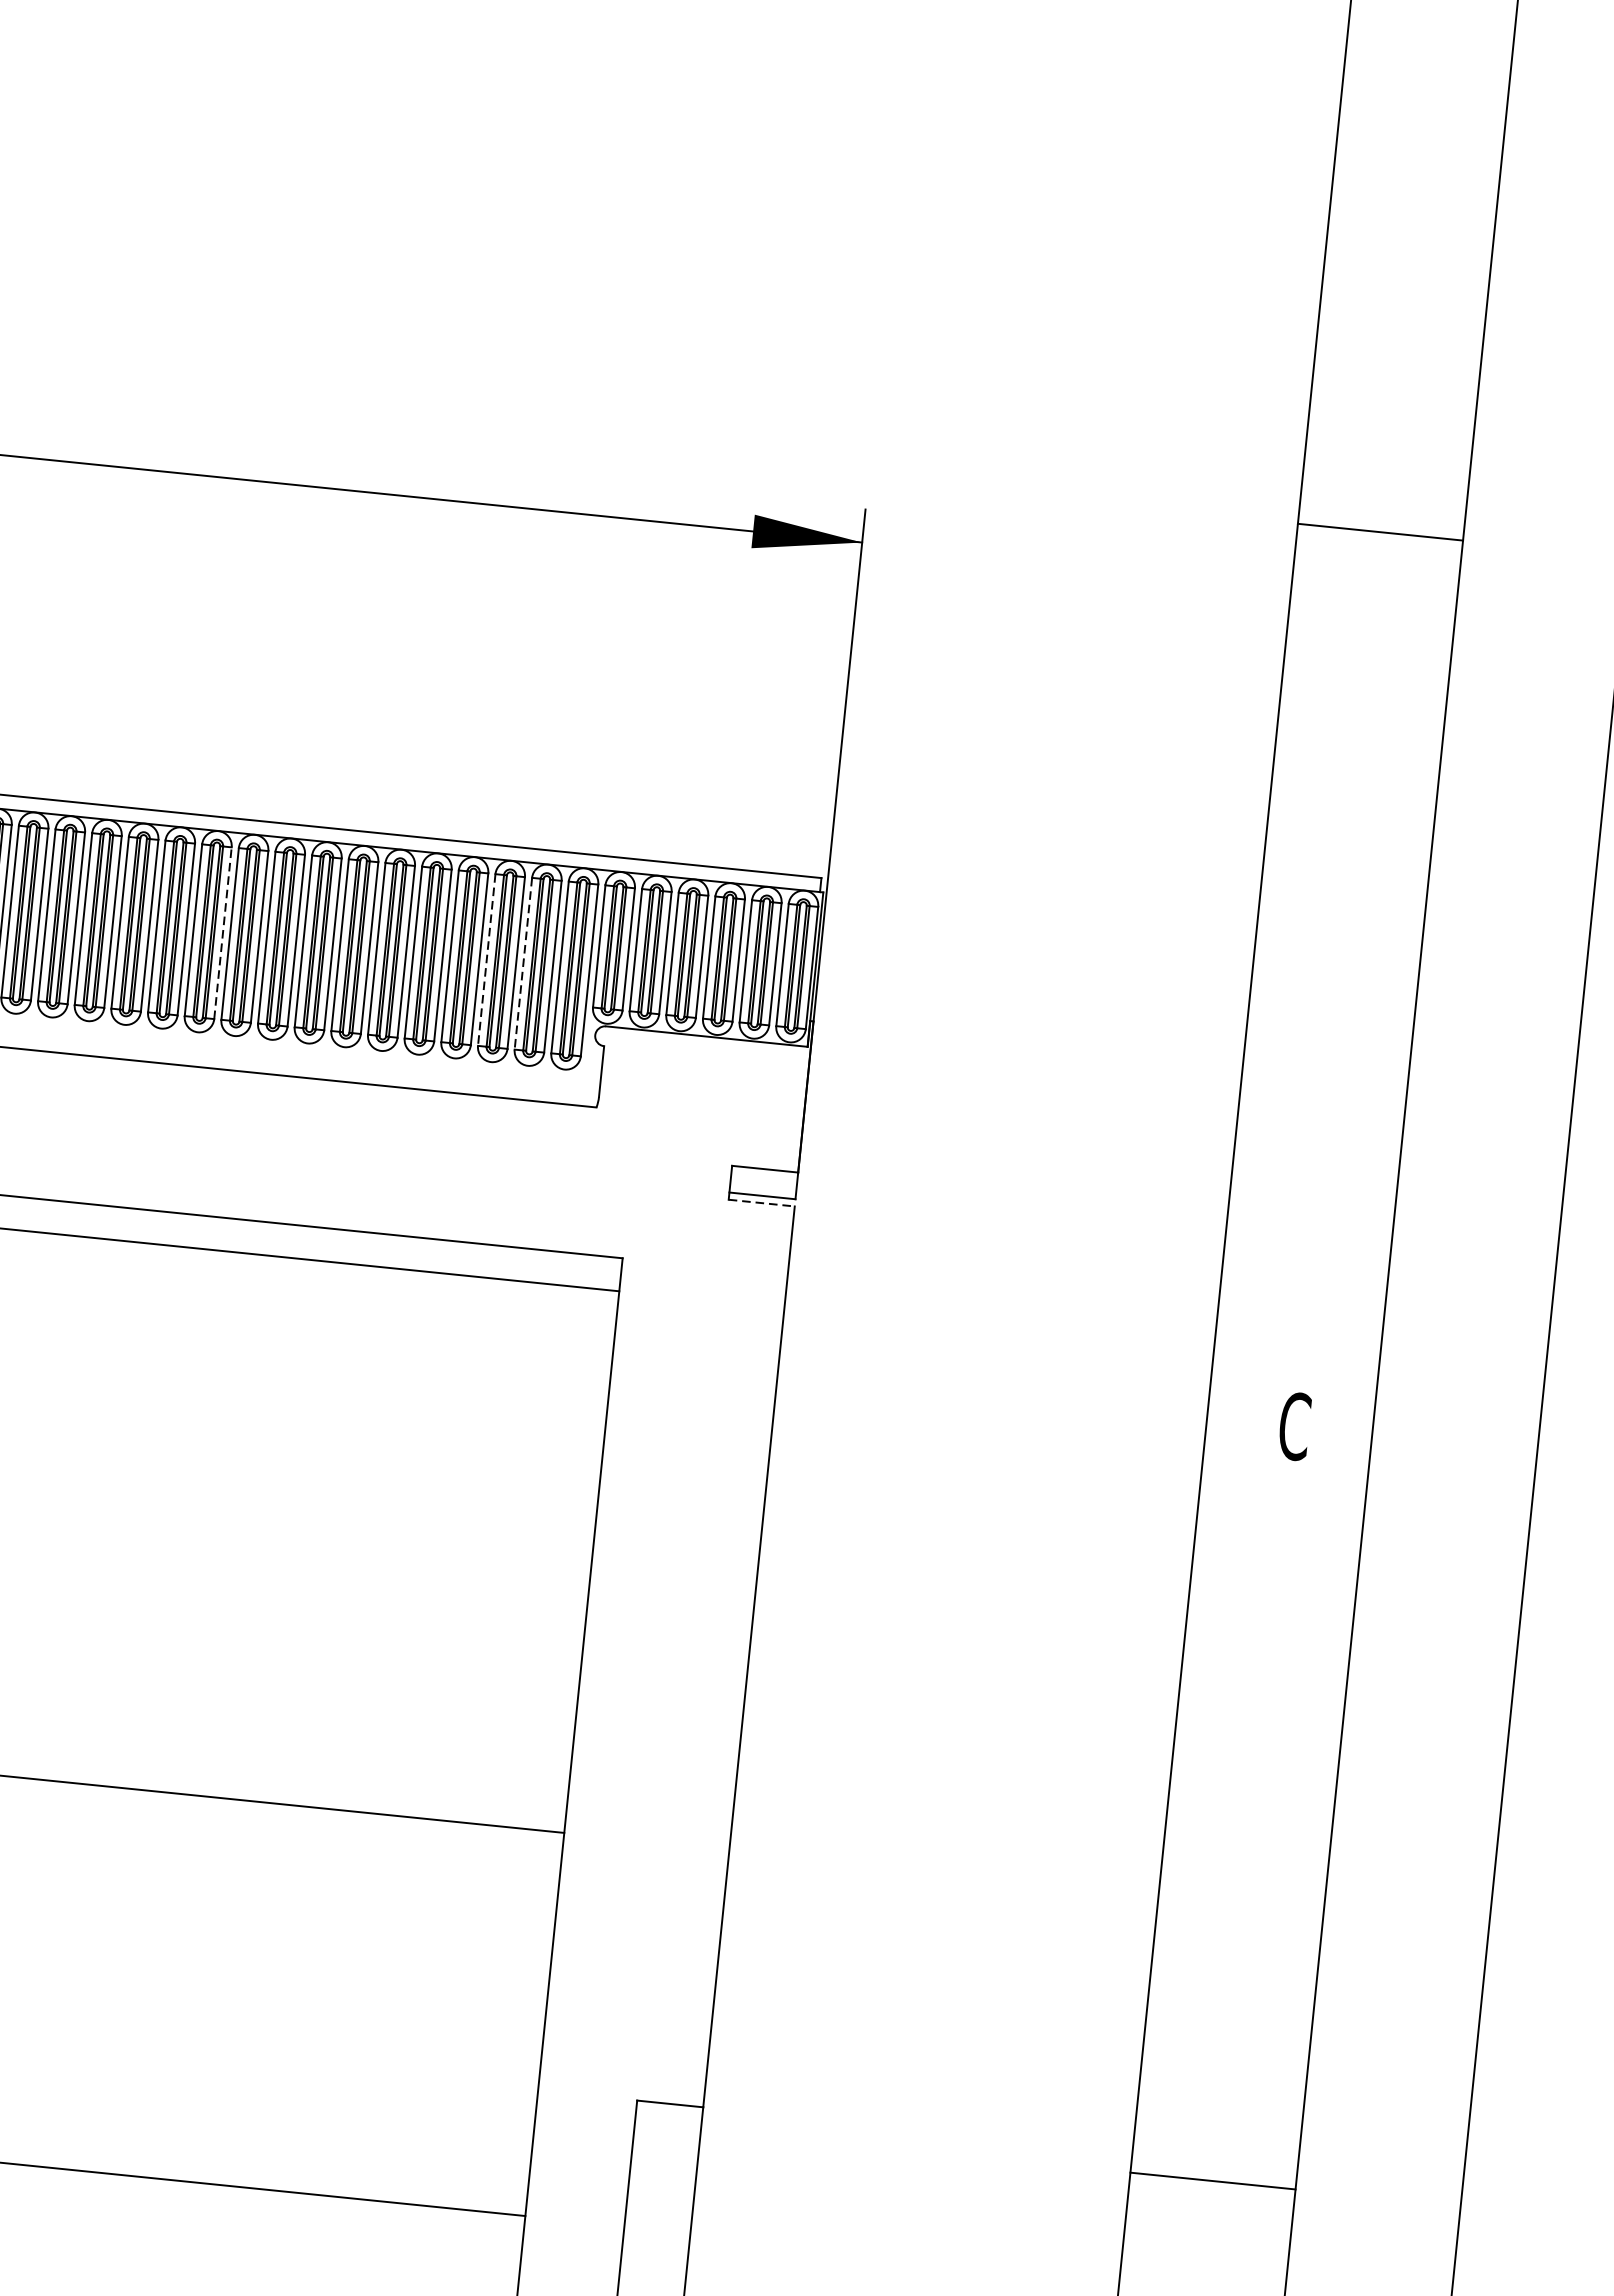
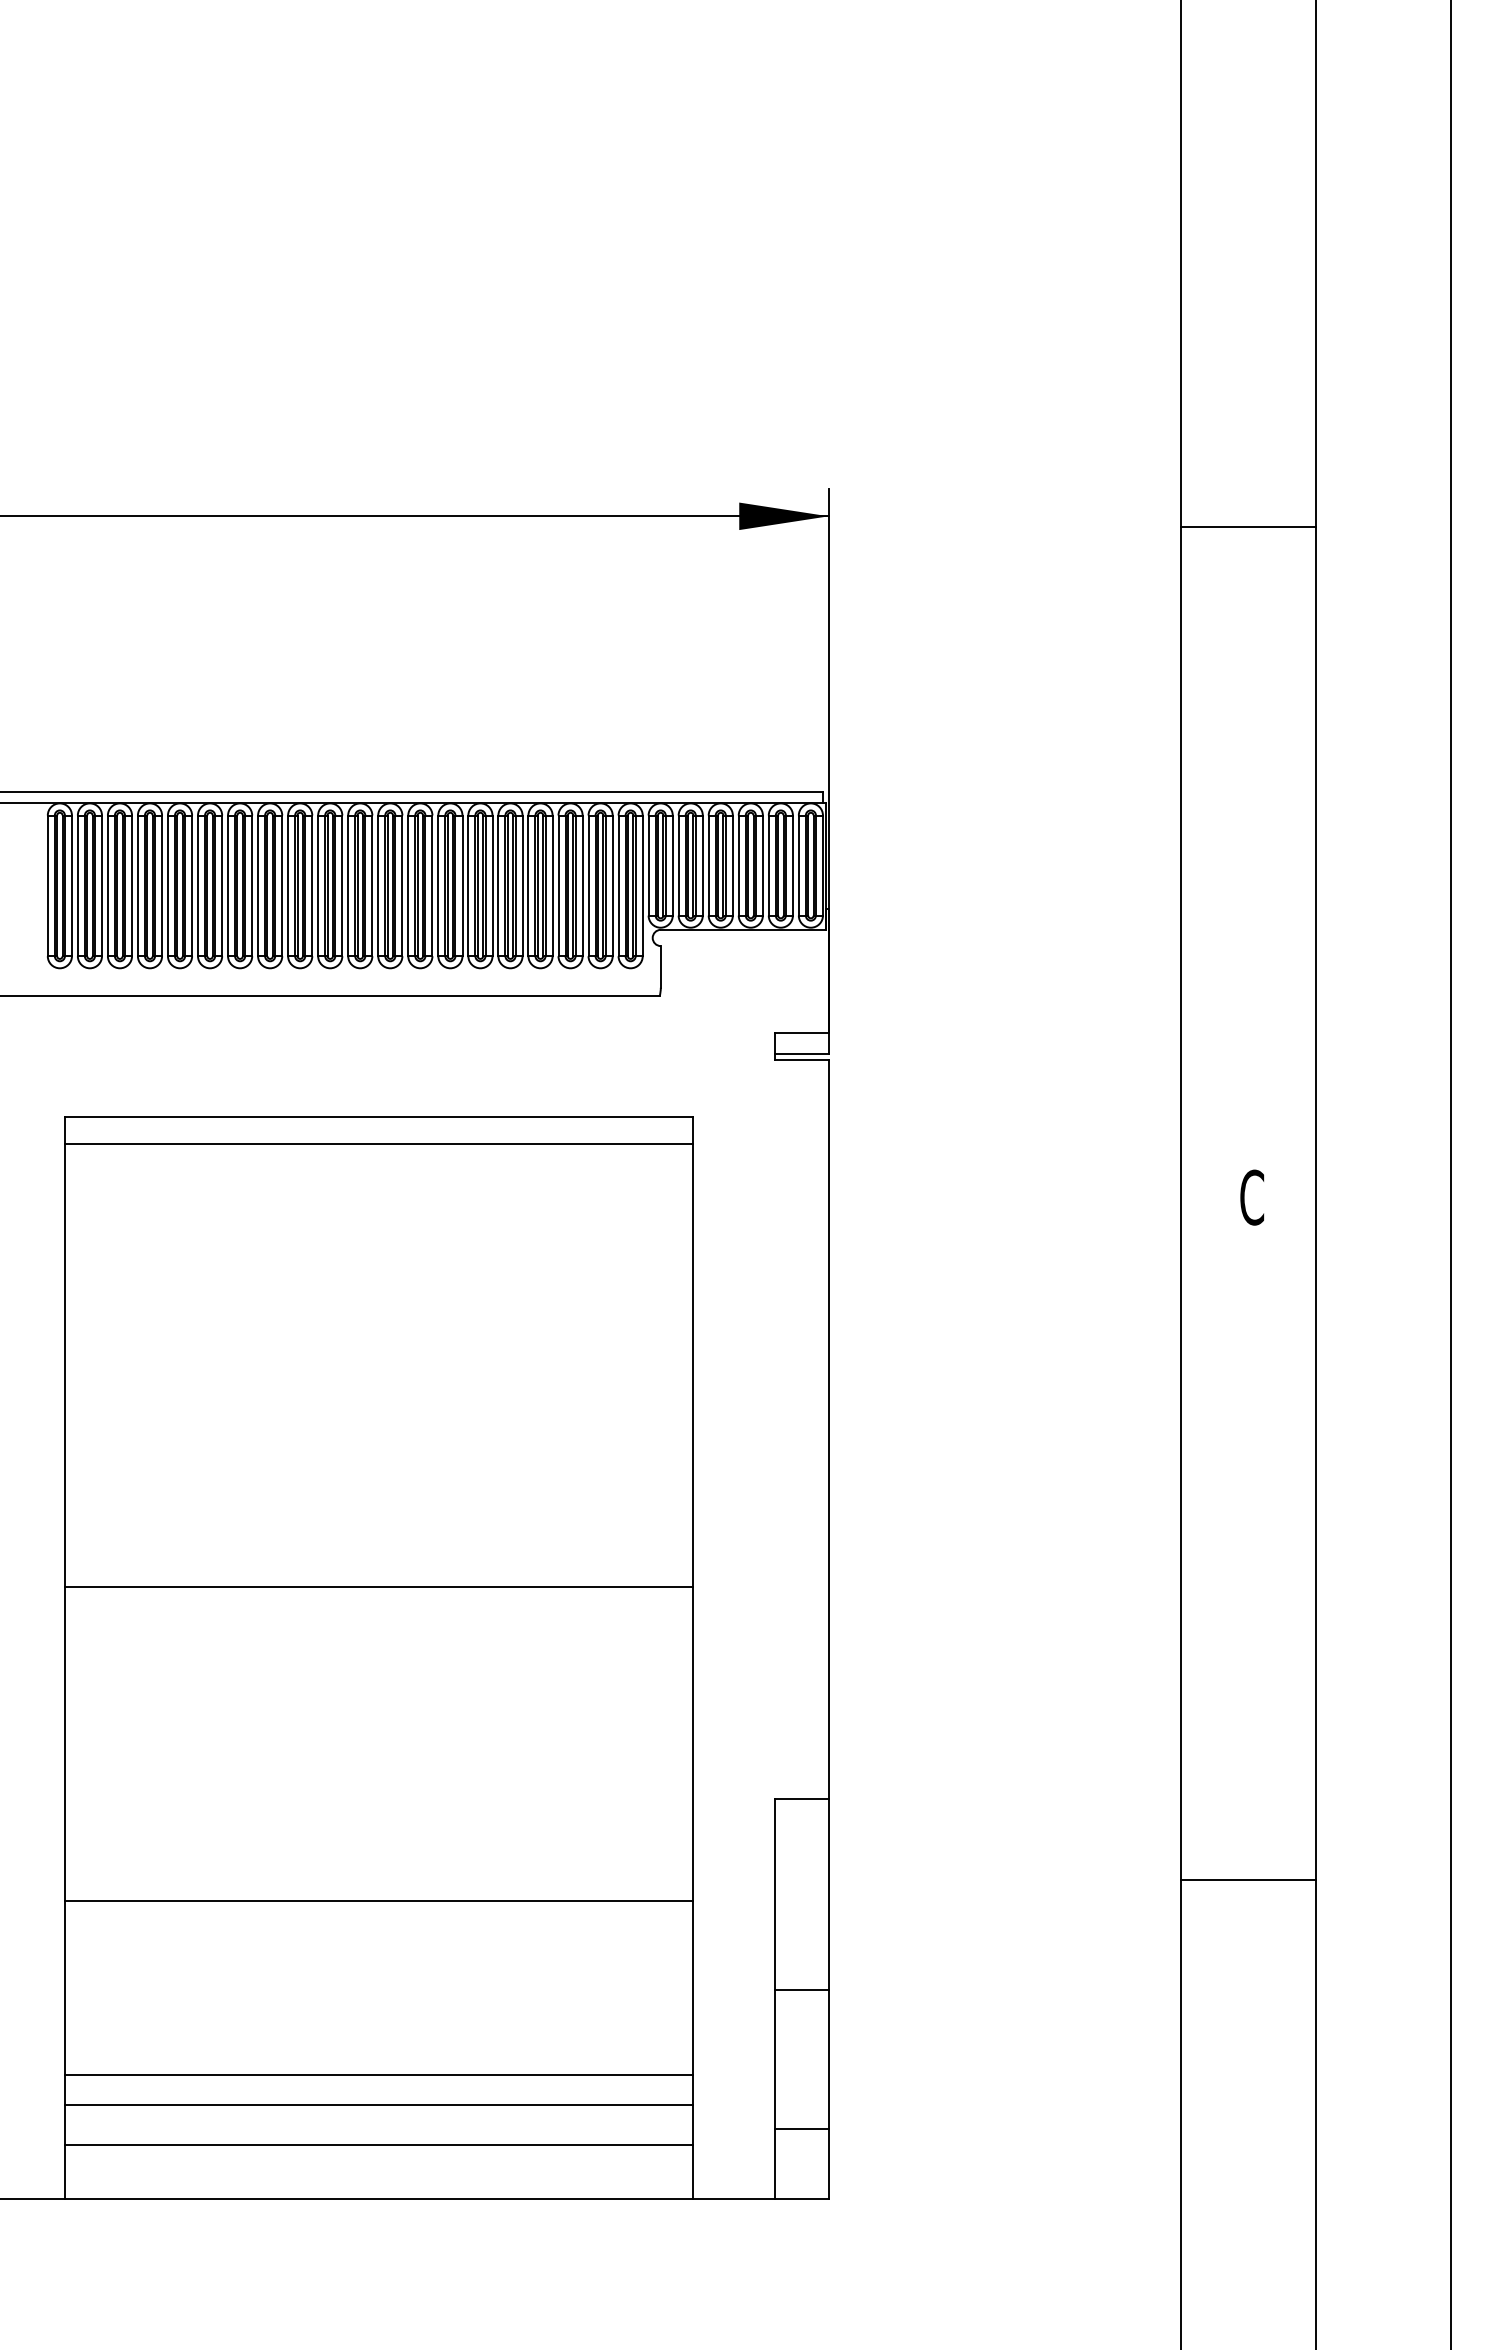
line: (1379, 532) -> (1247, 527), moved
line: (223, 932) -> (342, 885), dashed -> solid
line: (486, 960) -> (558, 886), dashed -> solid
line: (523, 964) -> (588, 886), dashed -> solid
line: (762, 1203) -> (802, 1060), dashed -> solid
line: (1212, 2181) -> (1247, 1880), moved

